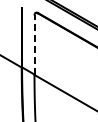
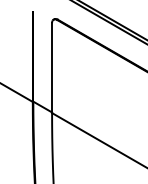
line: (34, 45) -> (52, 68), dashed -> solid

